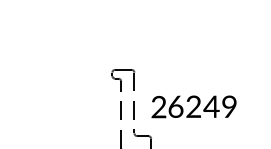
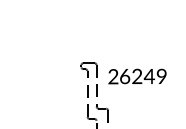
part: (194, 106) -> (137, 76), moved

